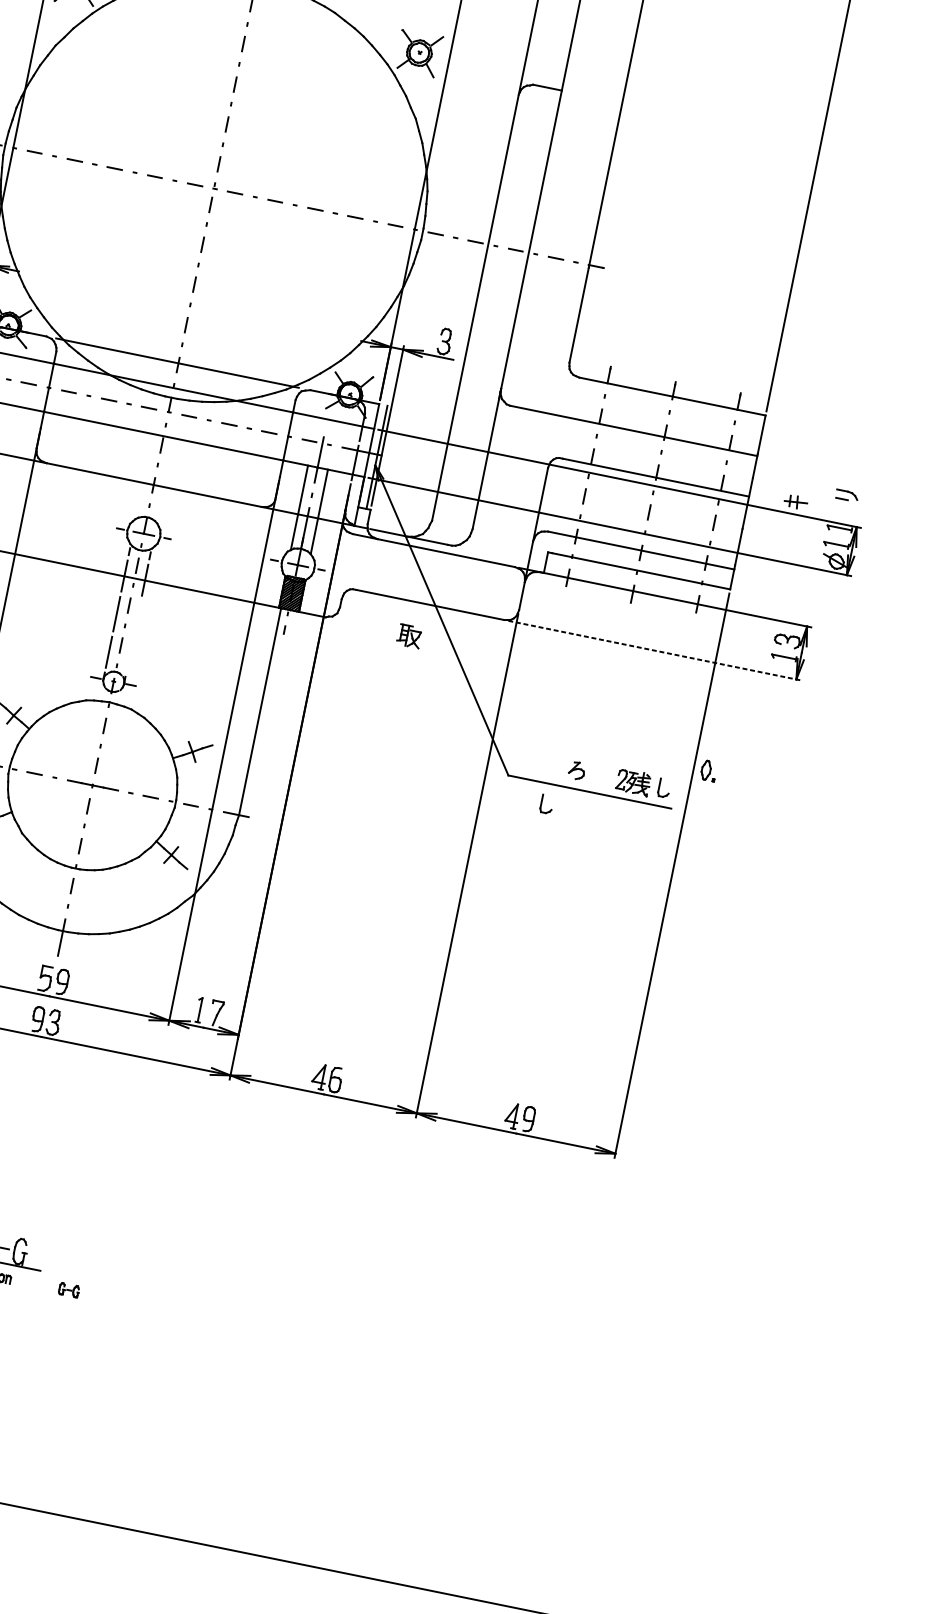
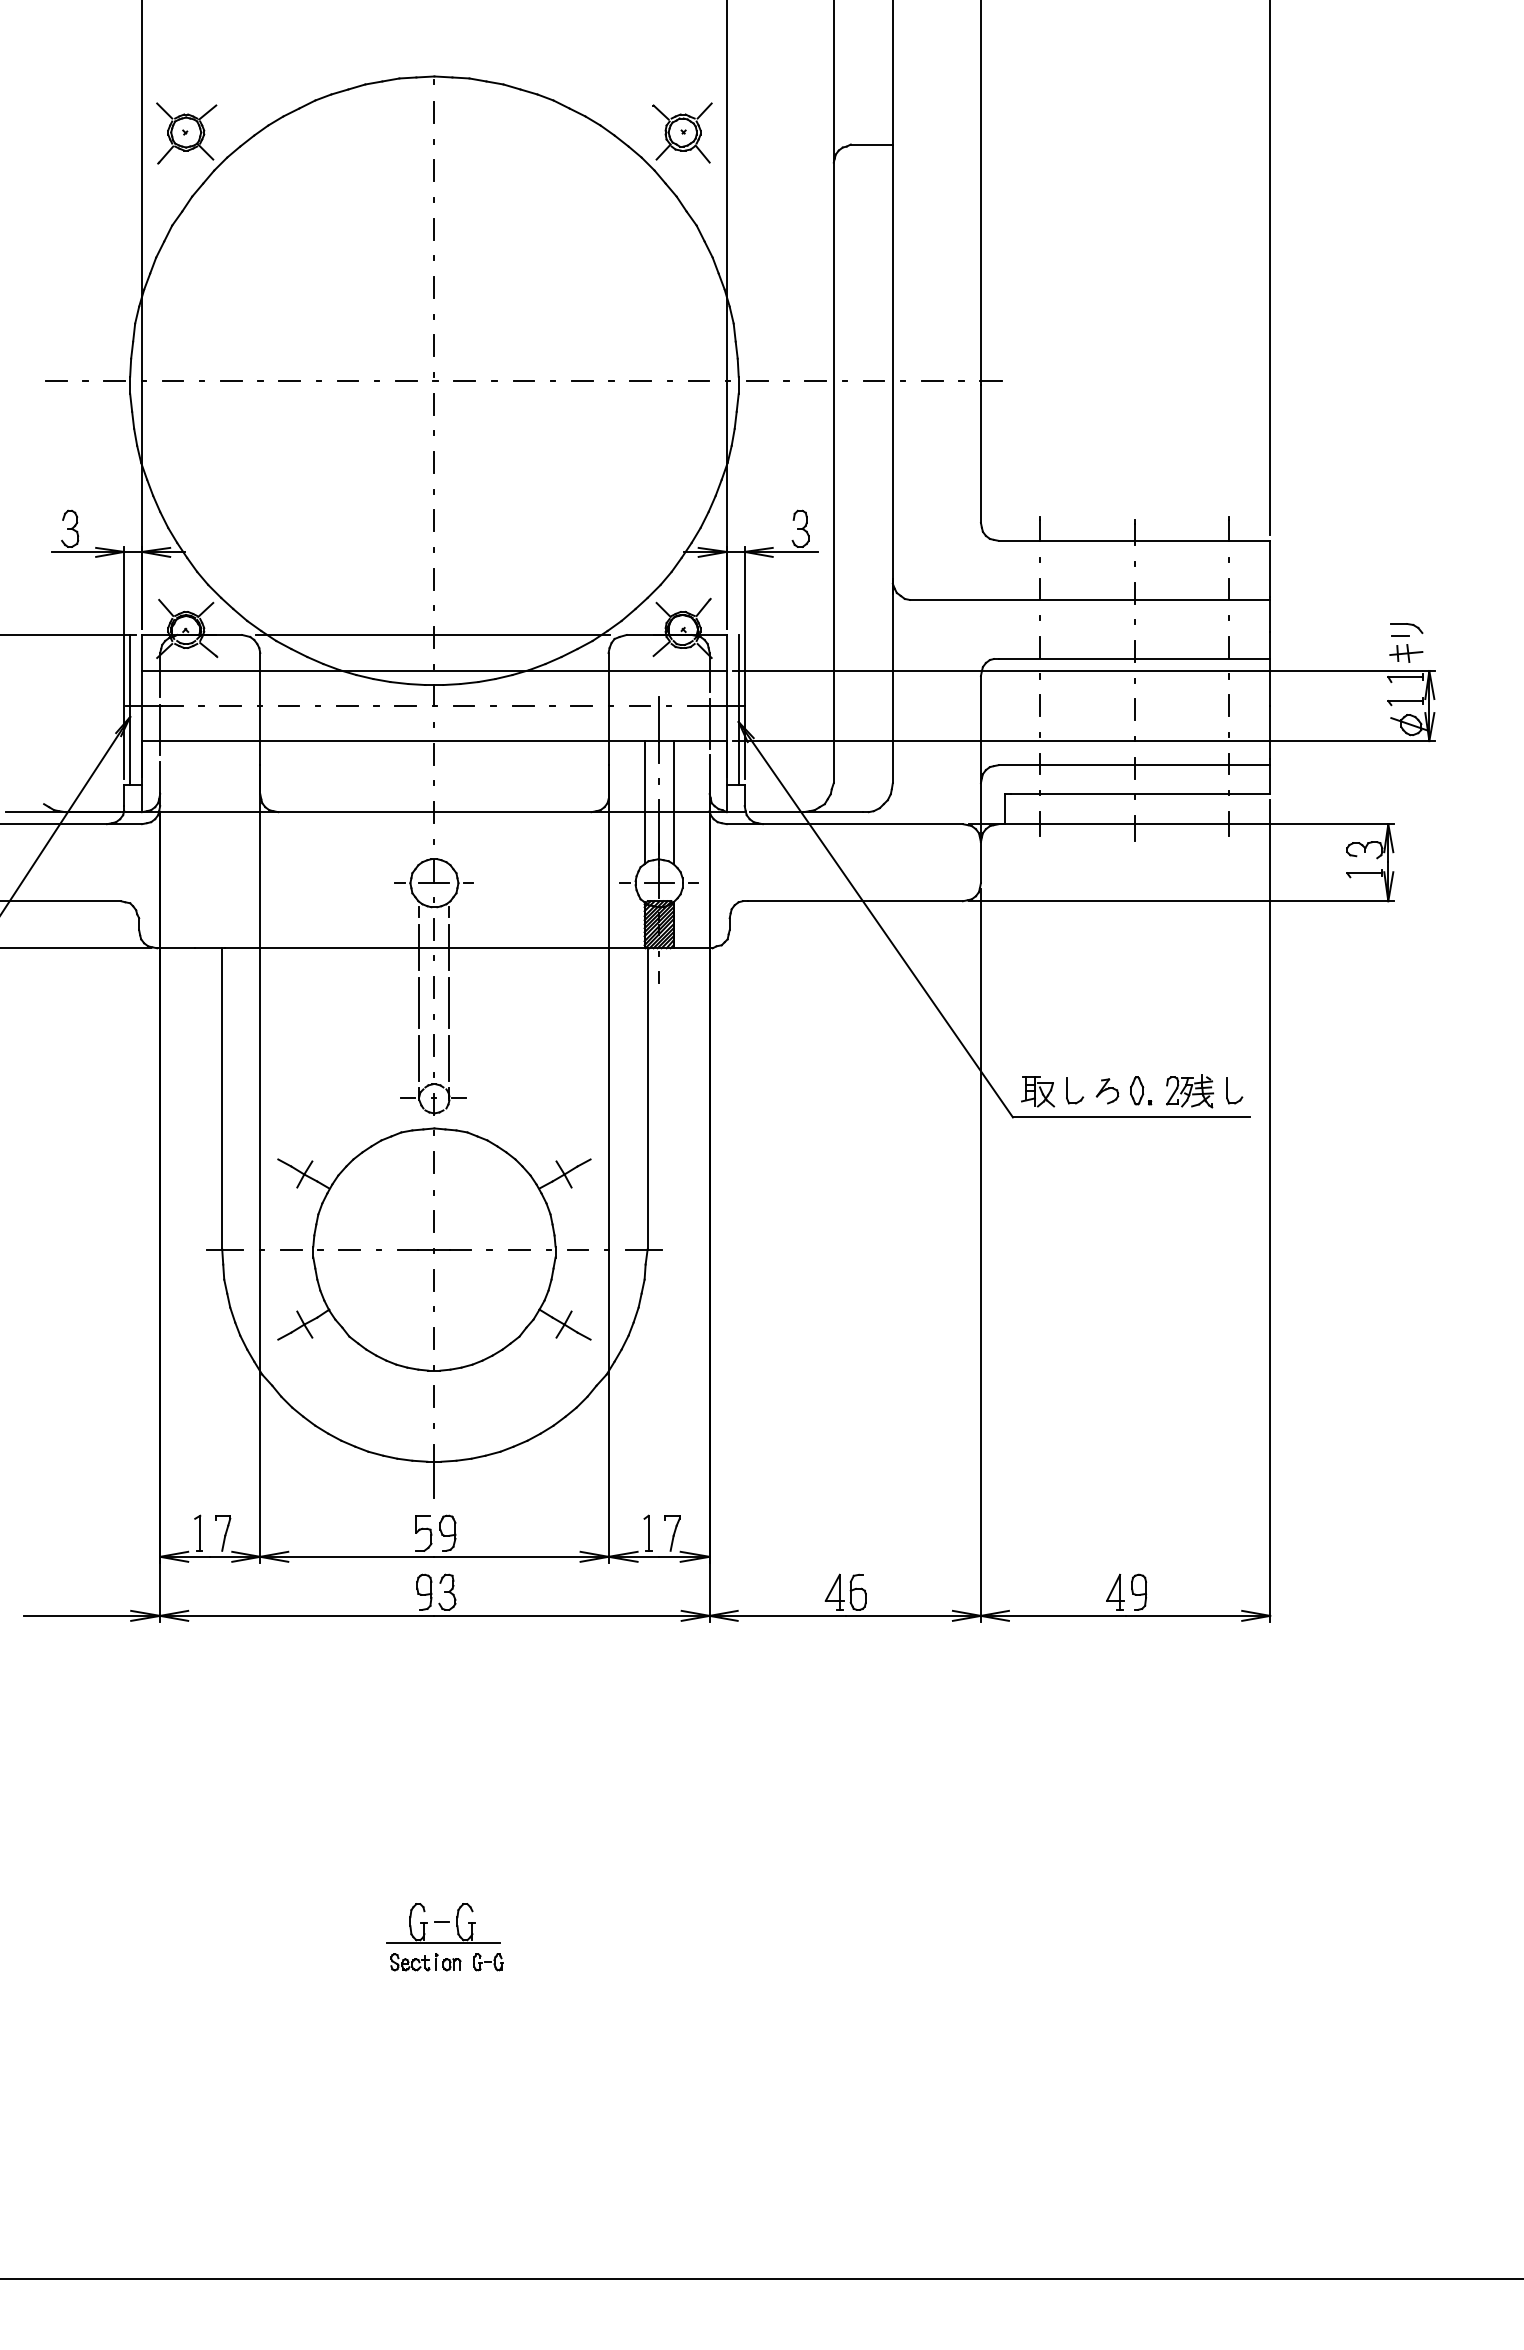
part: (796, 502) -> (1406, 653), moved
line: (137, 618) -> (449, 1003), added
part: (409, 636) -> (1038, 1091), moved
line: (654, 650) -> (1181, 901), dashed -> solid
line: (129, 656) -> (449, 1058), added
part: (709, 770) -> (1141, 1090), moved
part: (541, 803) -> (1067, 1090), moved
part: (69, 1290) -> (488, 1962), moved

